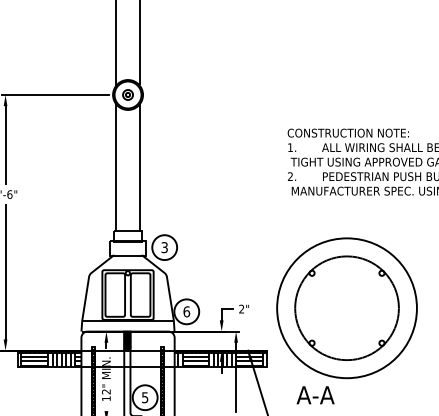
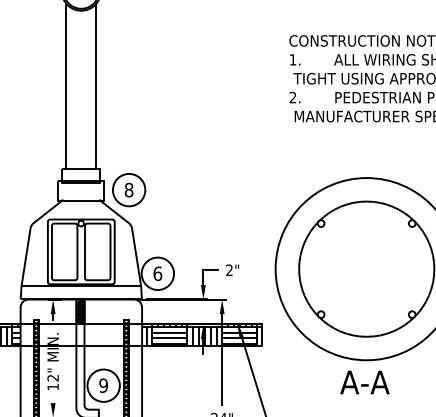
text: (164, 247) -> (128, 189), 3 -> 8
text: (315, 395) -> (364, 382), moved
text: (144, 397) -> (102, 385), 5 -> 9

